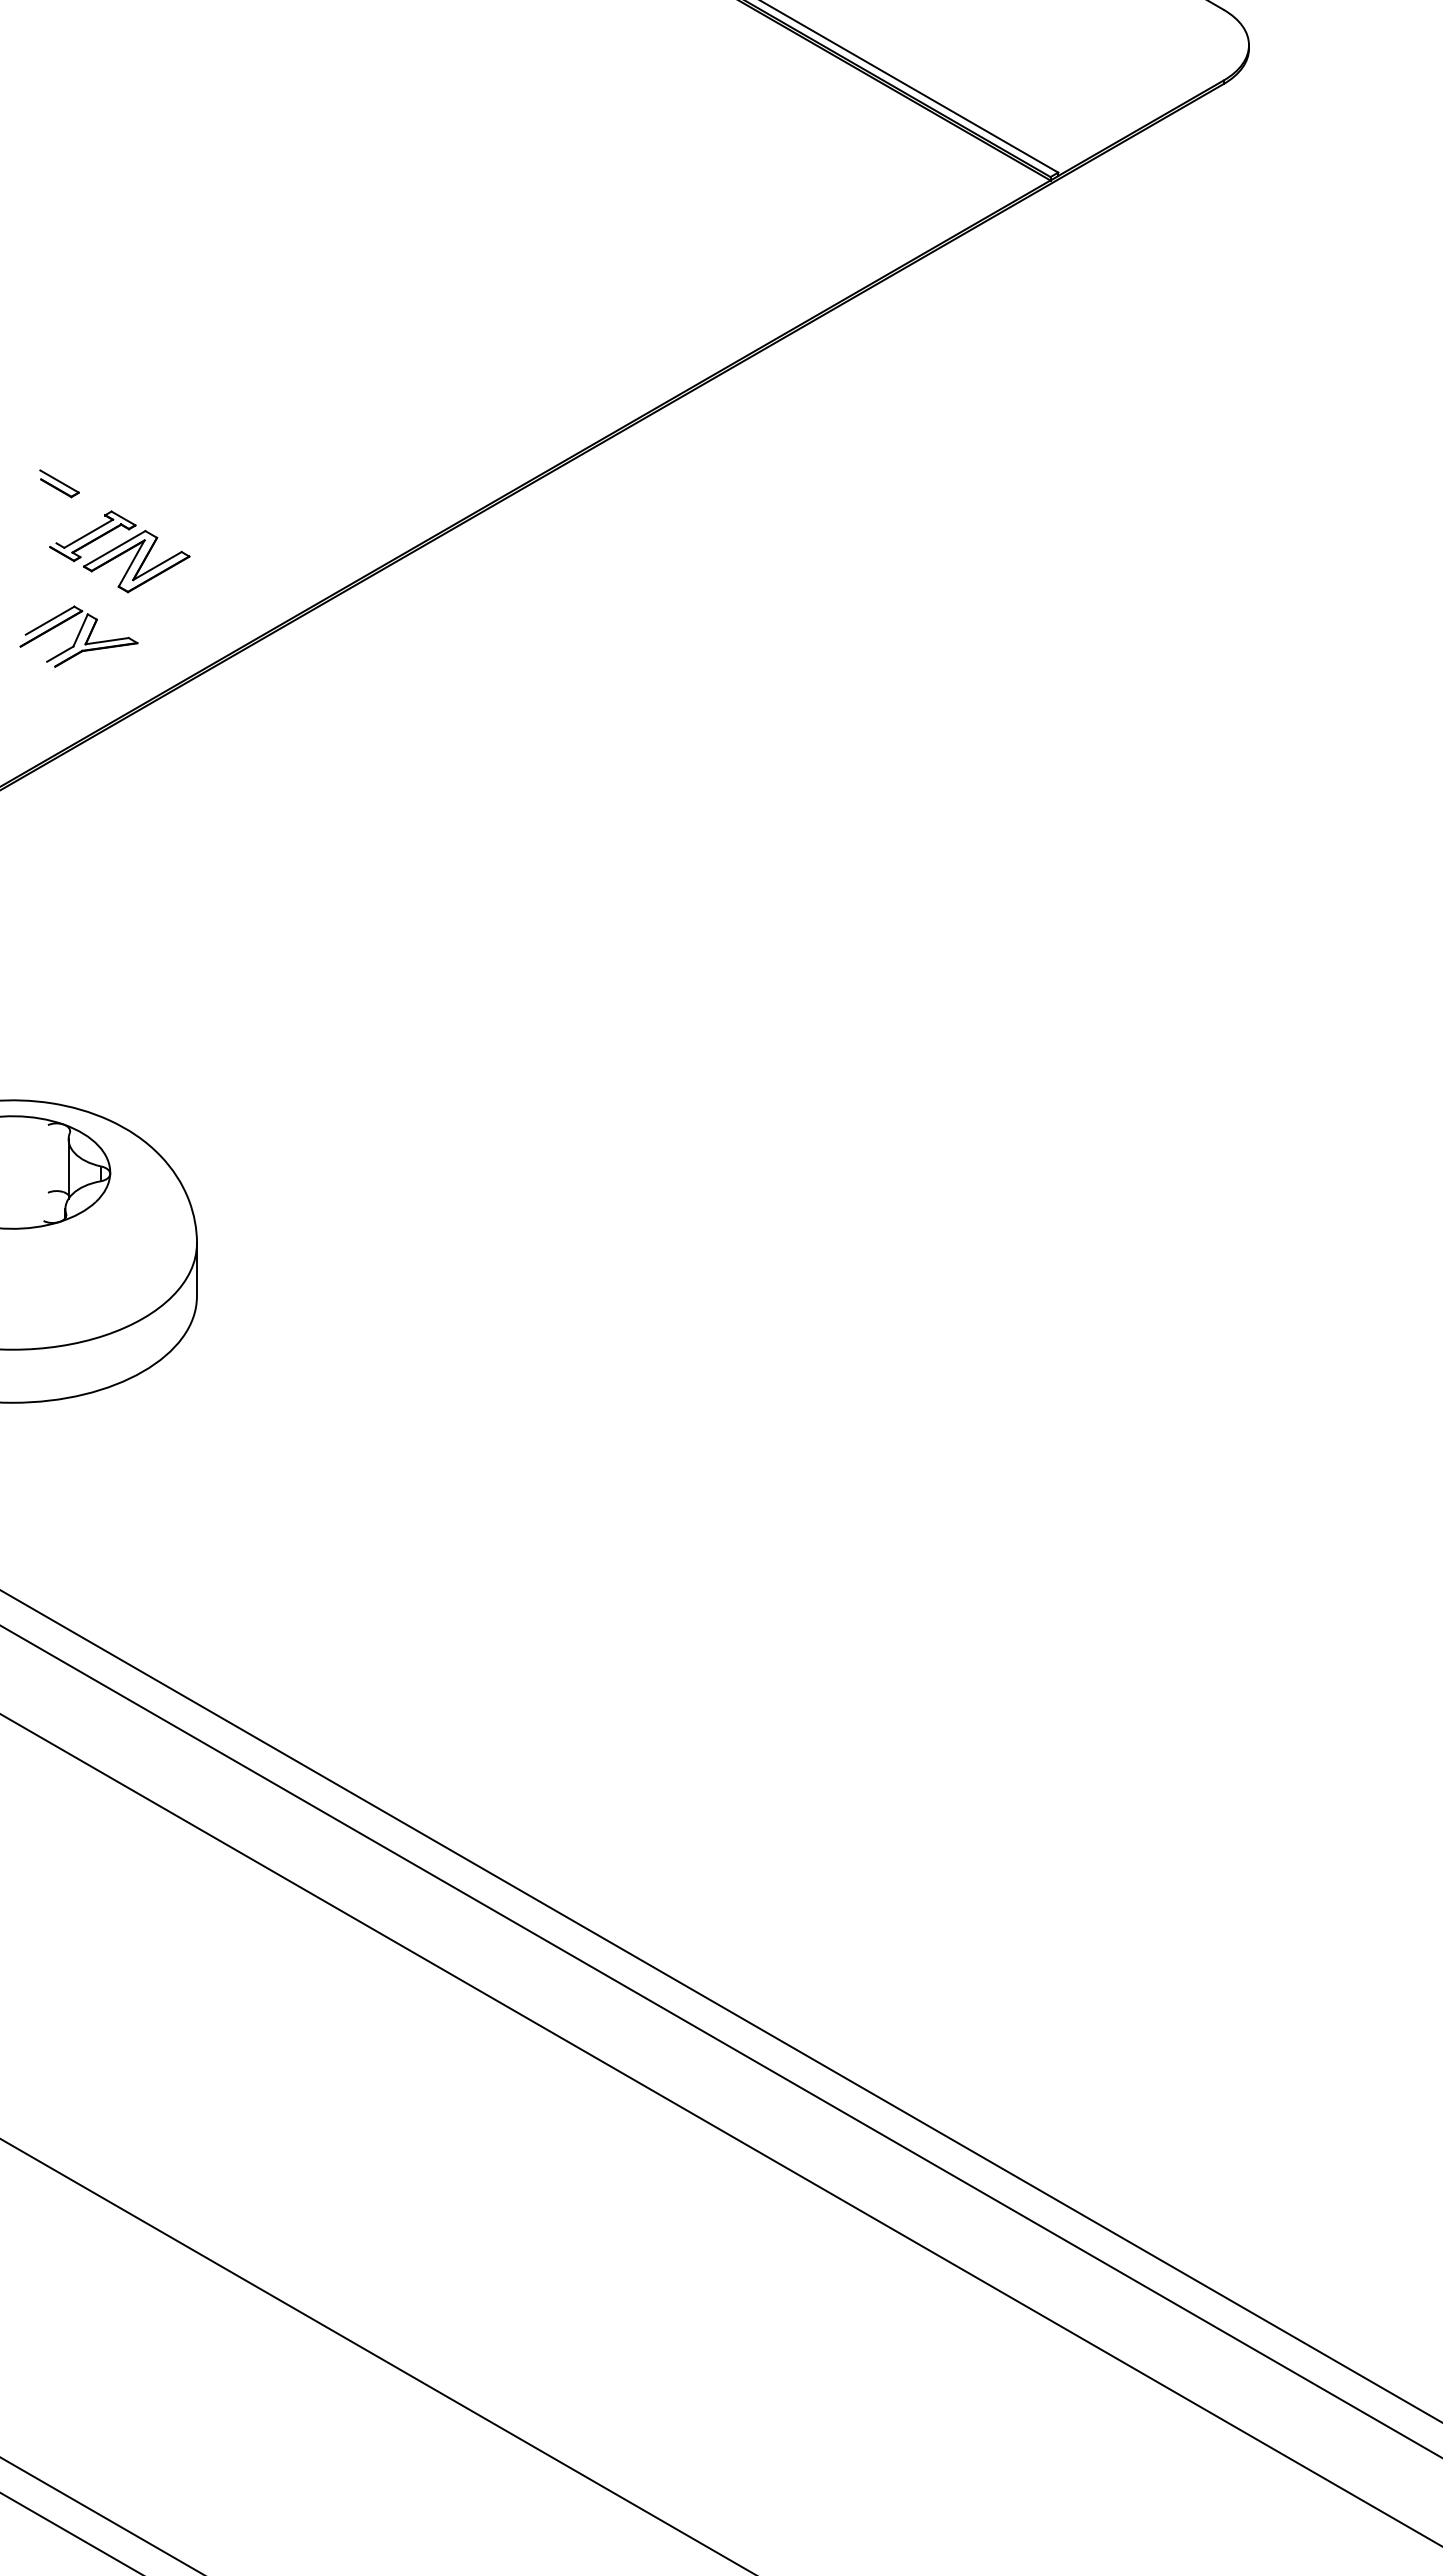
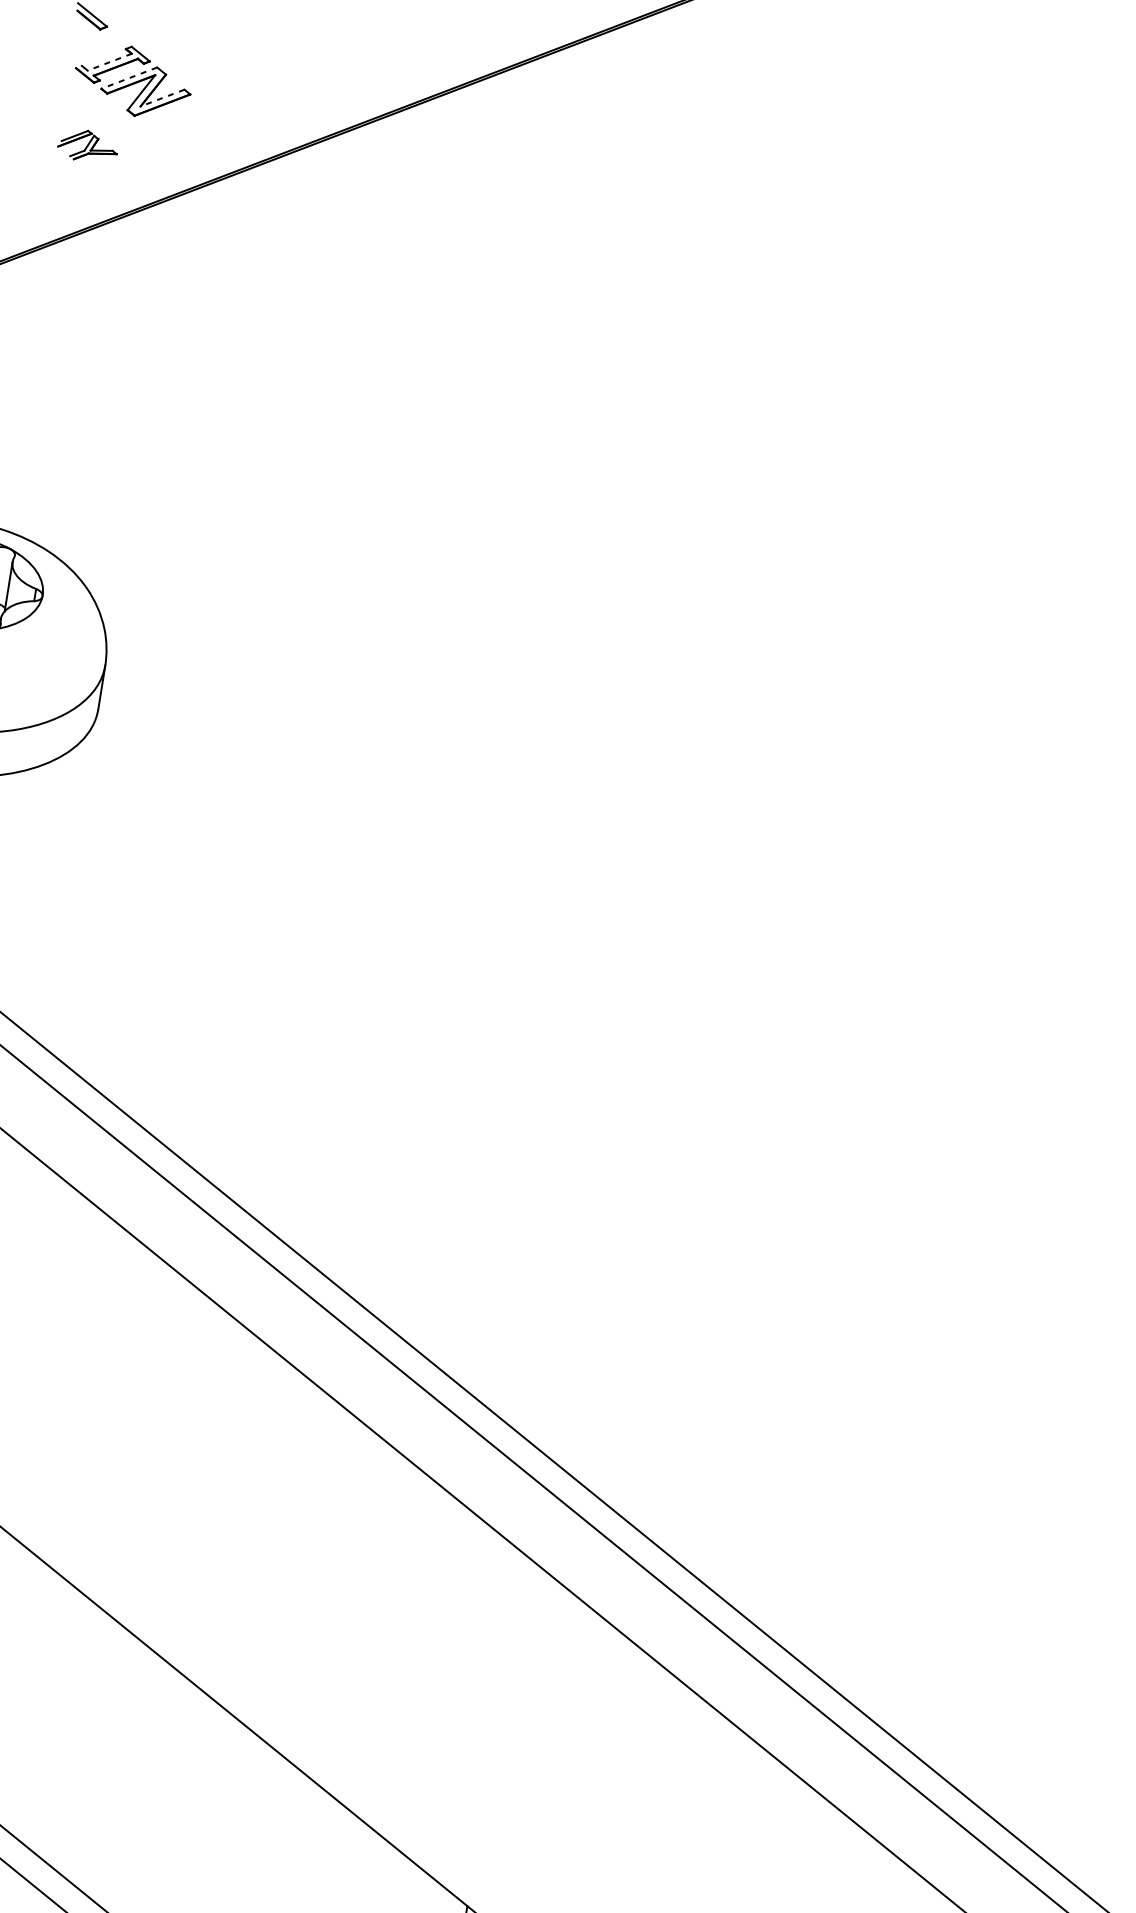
line: (88, 534) -> (109, 62), solid -> dashed
line: (114, 549) -> (129, 78), solid -> dashed
line: (157, 566) -> (162, 98), solid -> dashed
part: (78, 636) -> (87, 146), size x0.6

